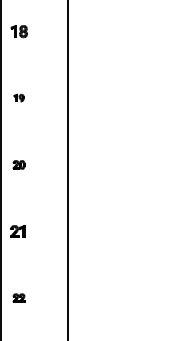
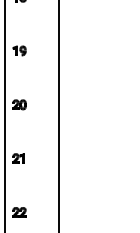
part: (18, 97) -> (19, 50), size x1.67
part: (18, 164) -> (19, 104), size x1.43
part: (18, 297) -> (19, 211), size x1.43

